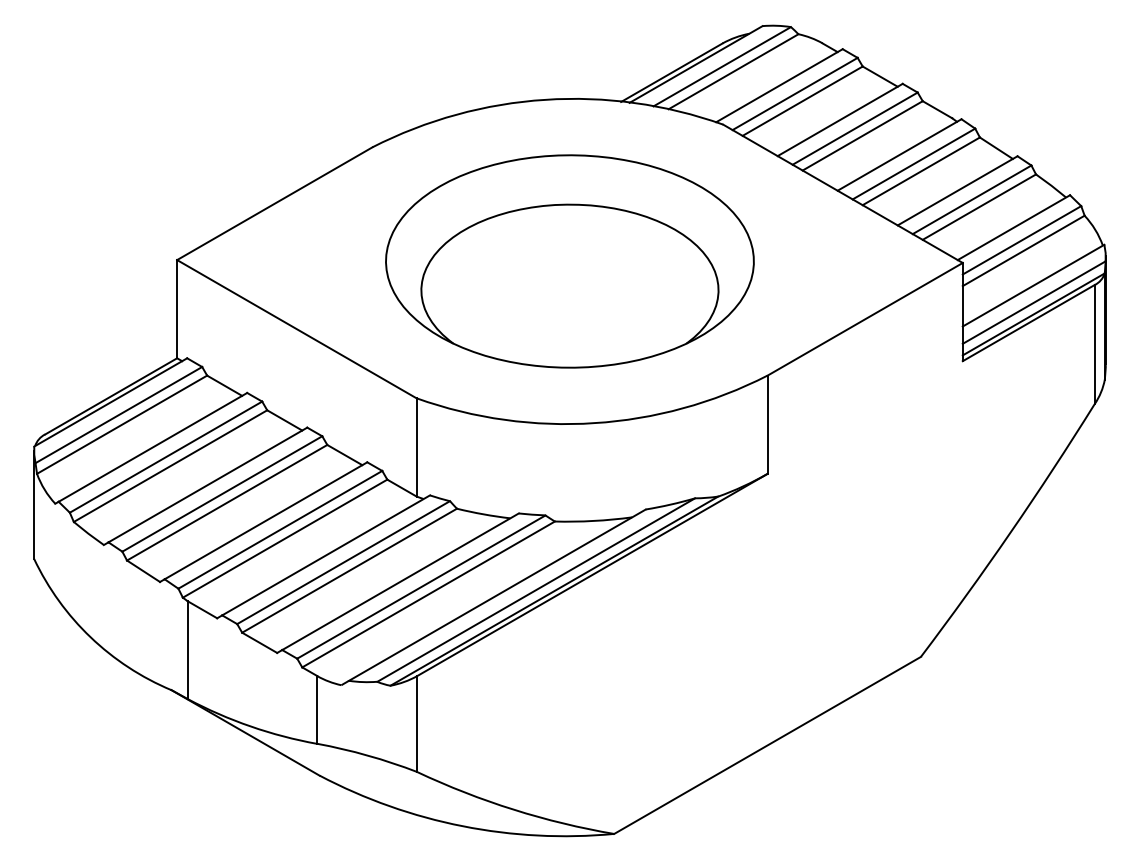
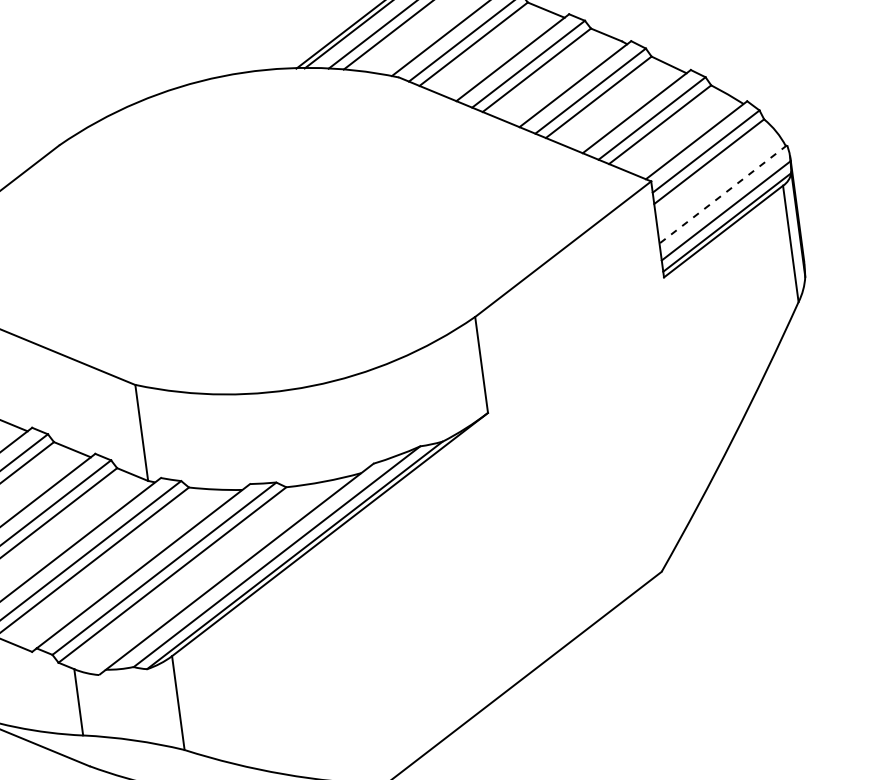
part: (569, 261) -> (266, 231), removed
line: (1033, 285) -> (723, 194), solid -> dashed

